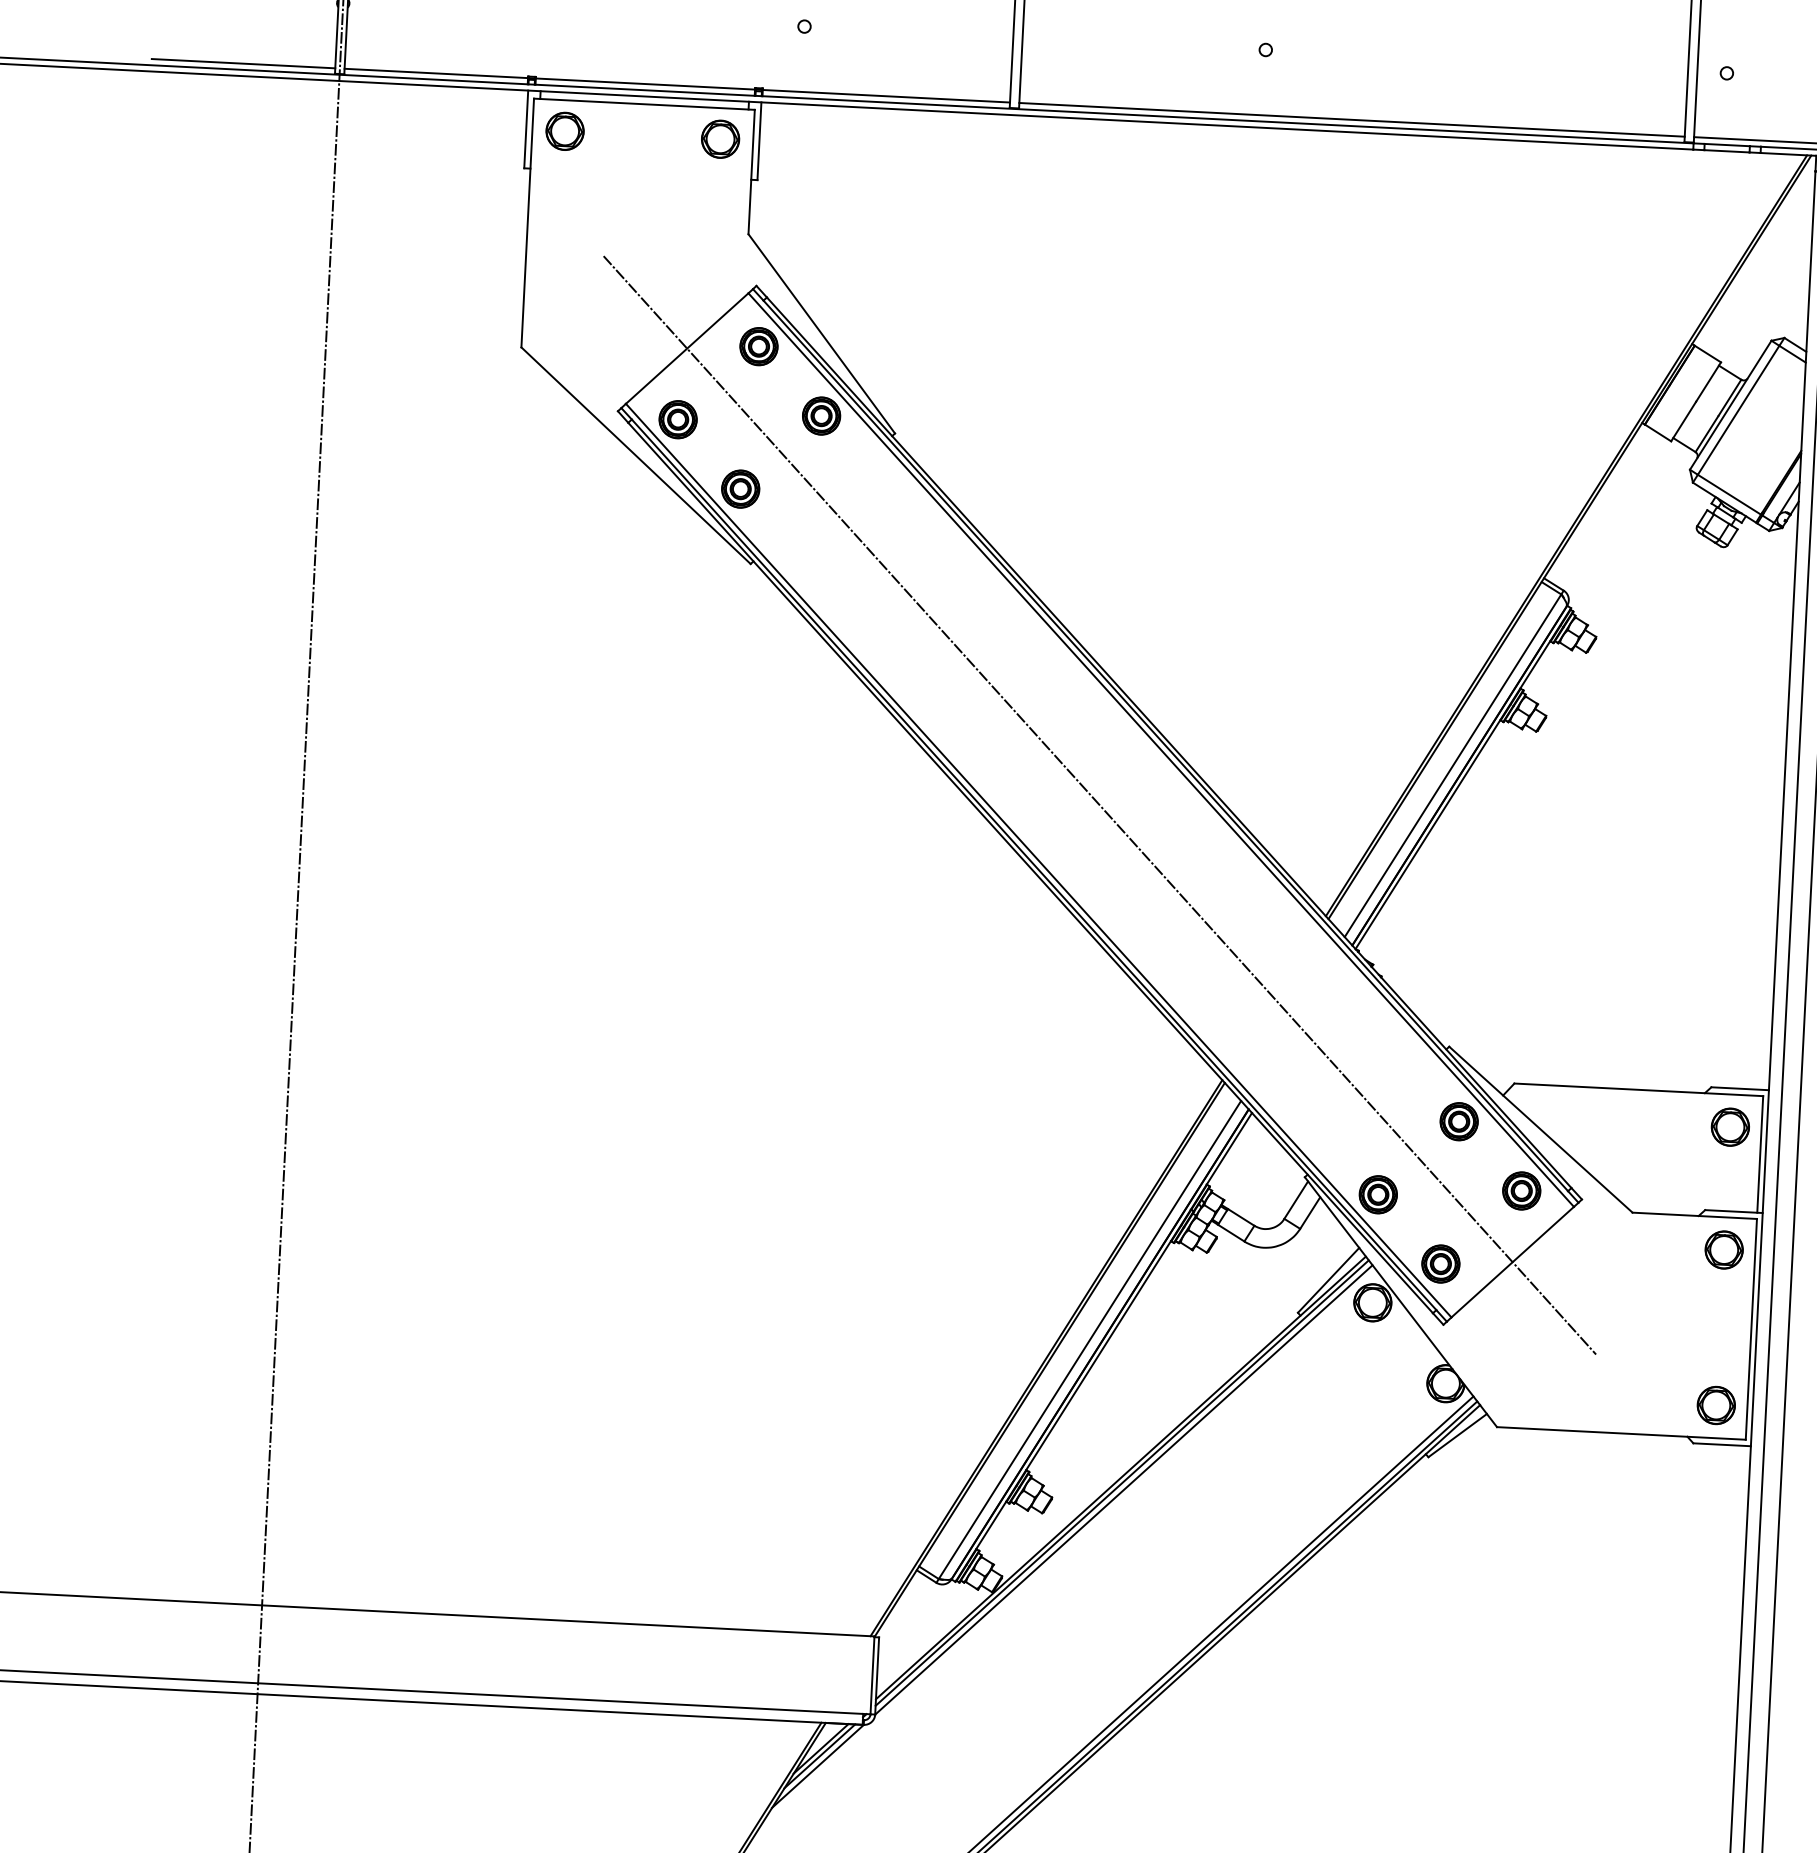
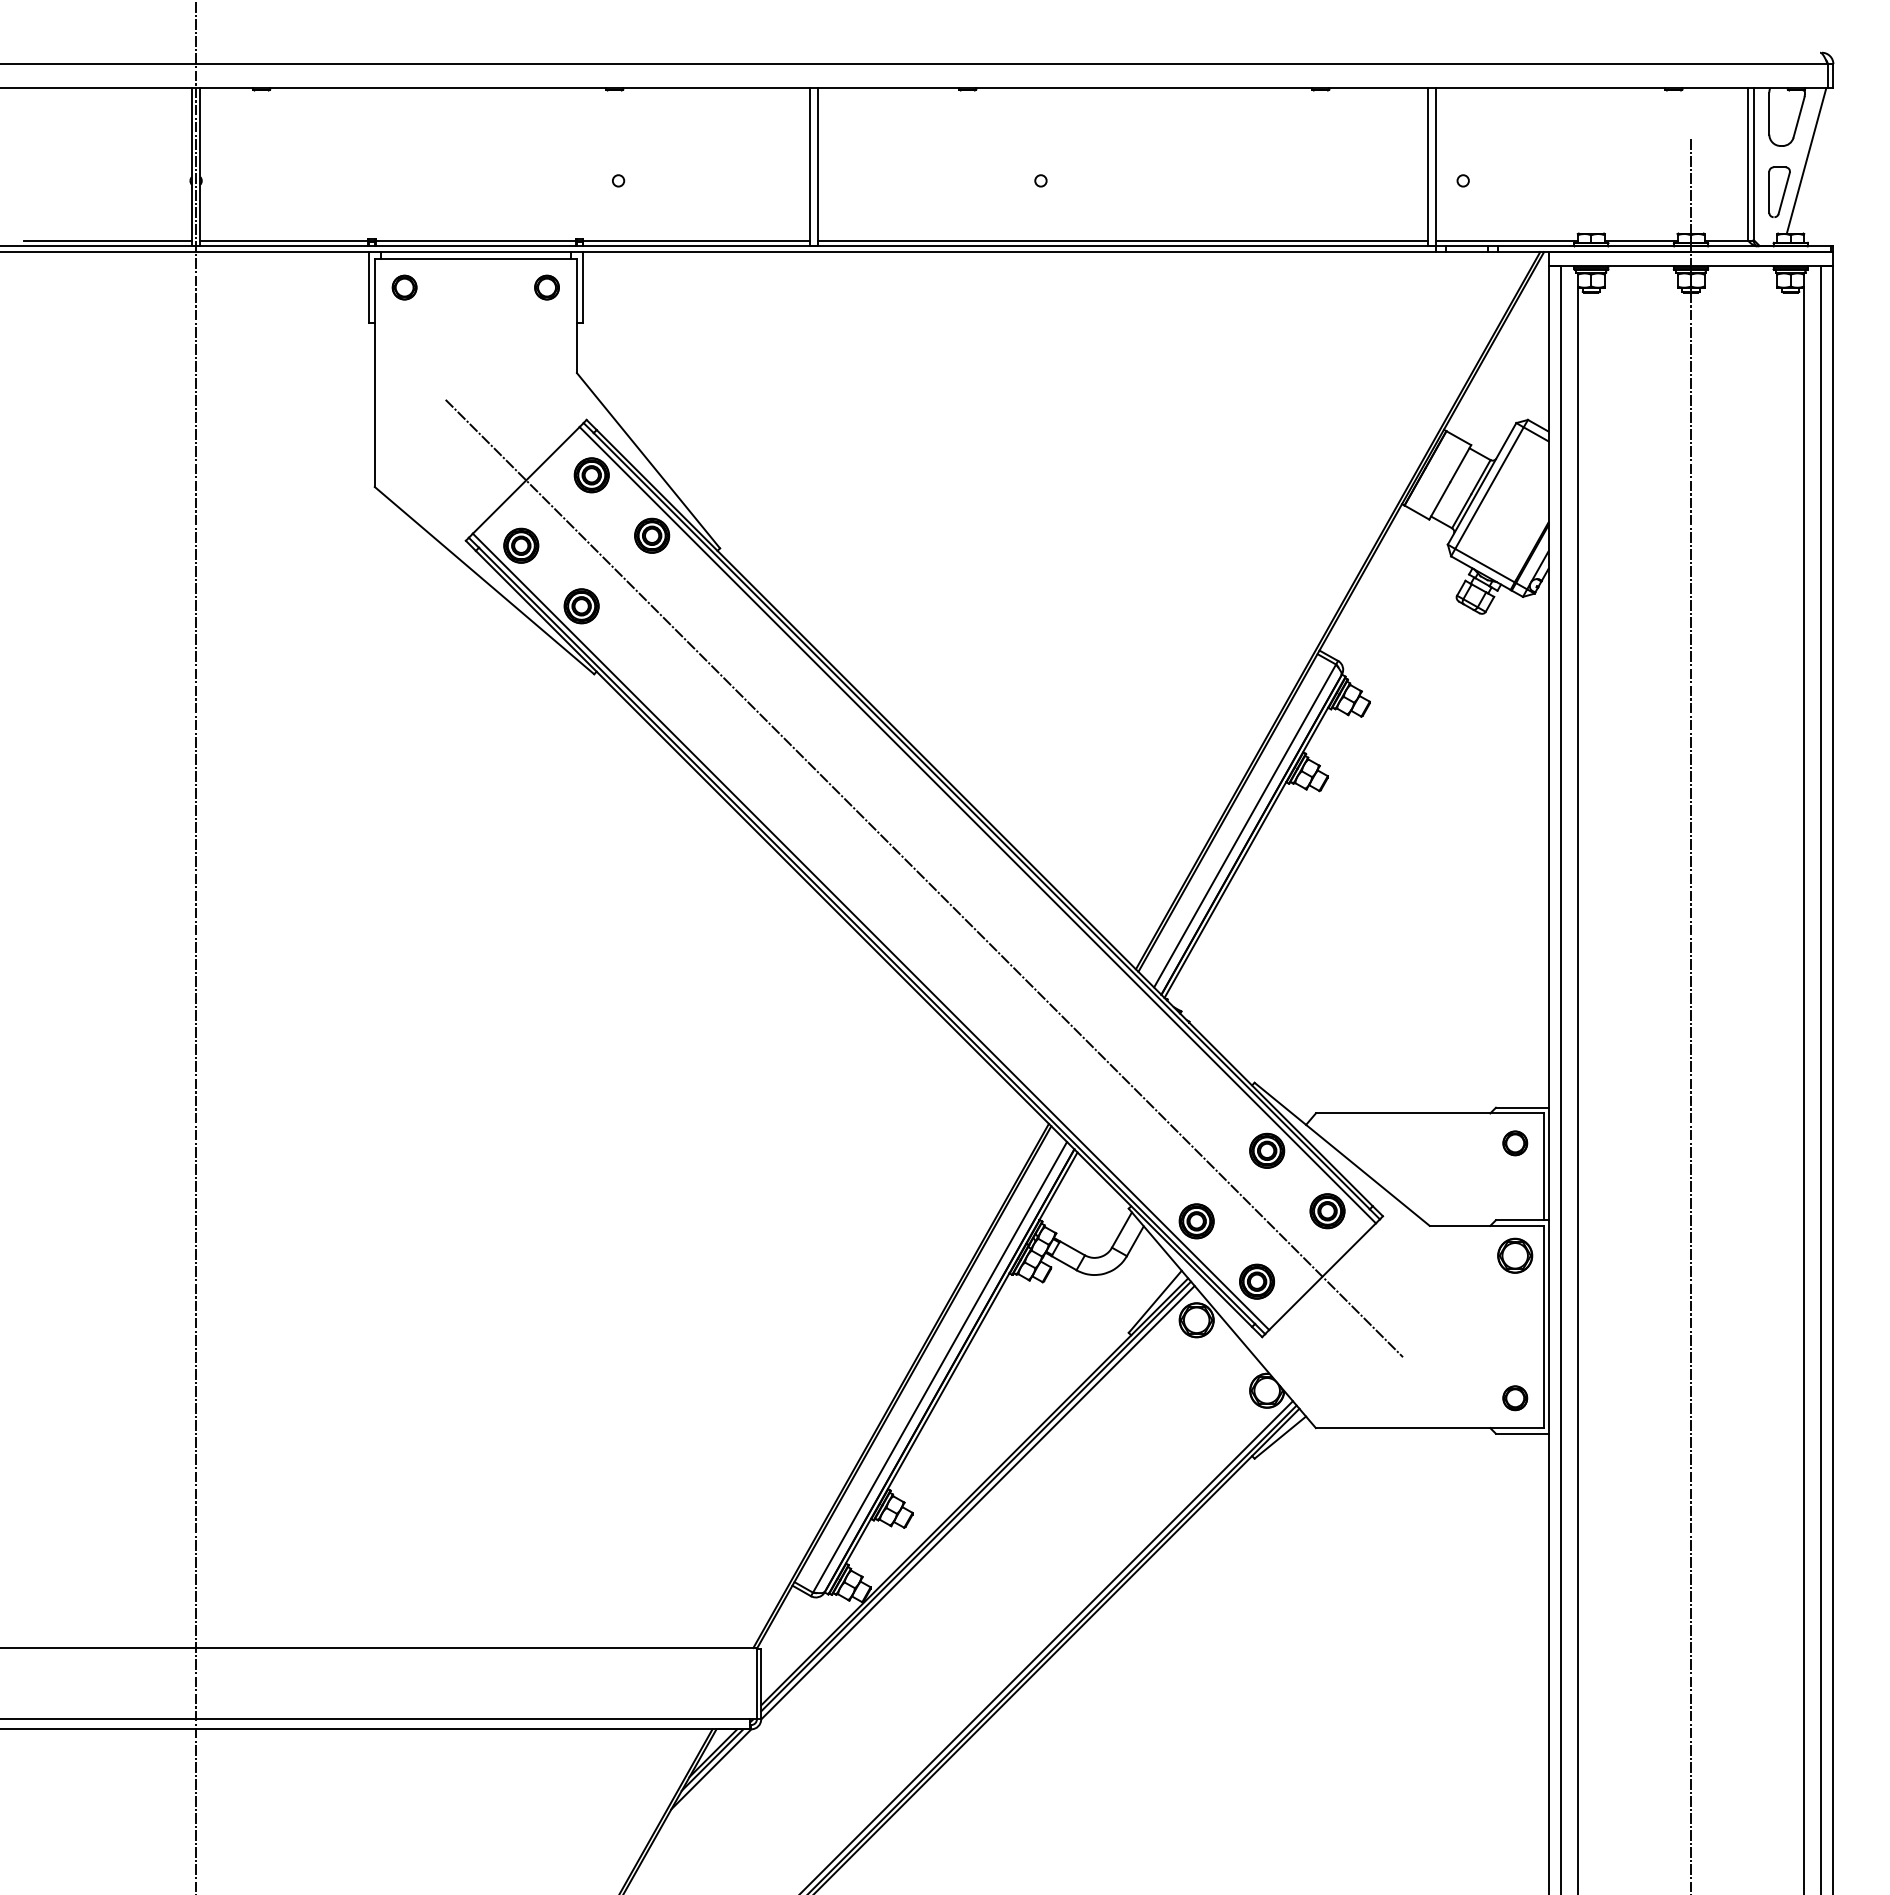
part: (564, 131) -> (404, 287), size x0.7
part: (719, 139) -> (546, 287), size x0.7
part: (1730, 1127) -> (1515, 1143), size x0.7
part: (1716, 1405) -> (1515, 1398), size x0.7

